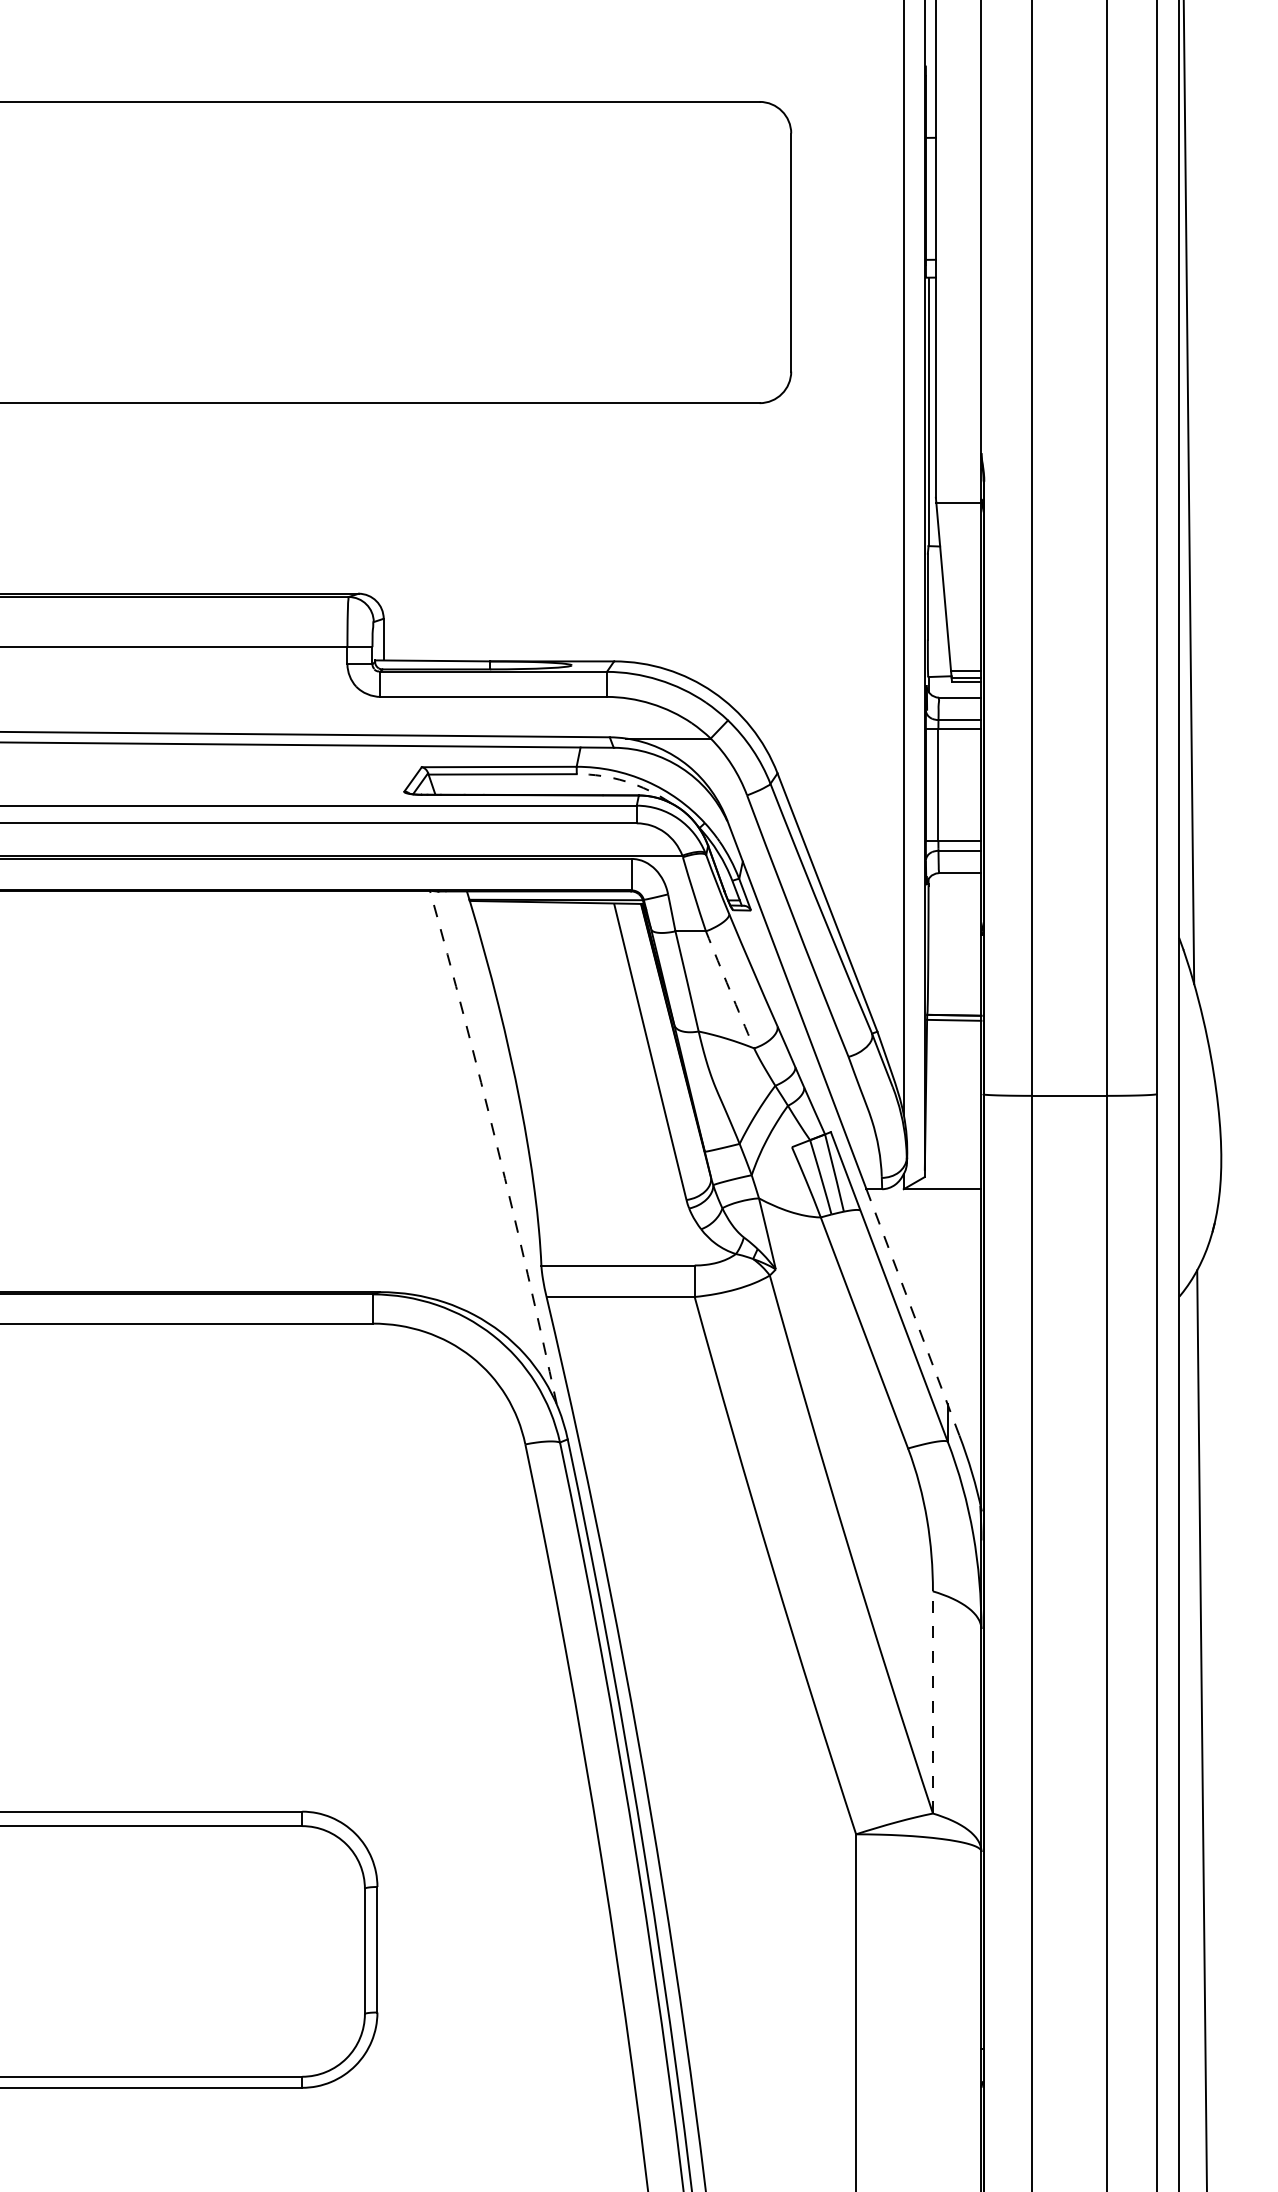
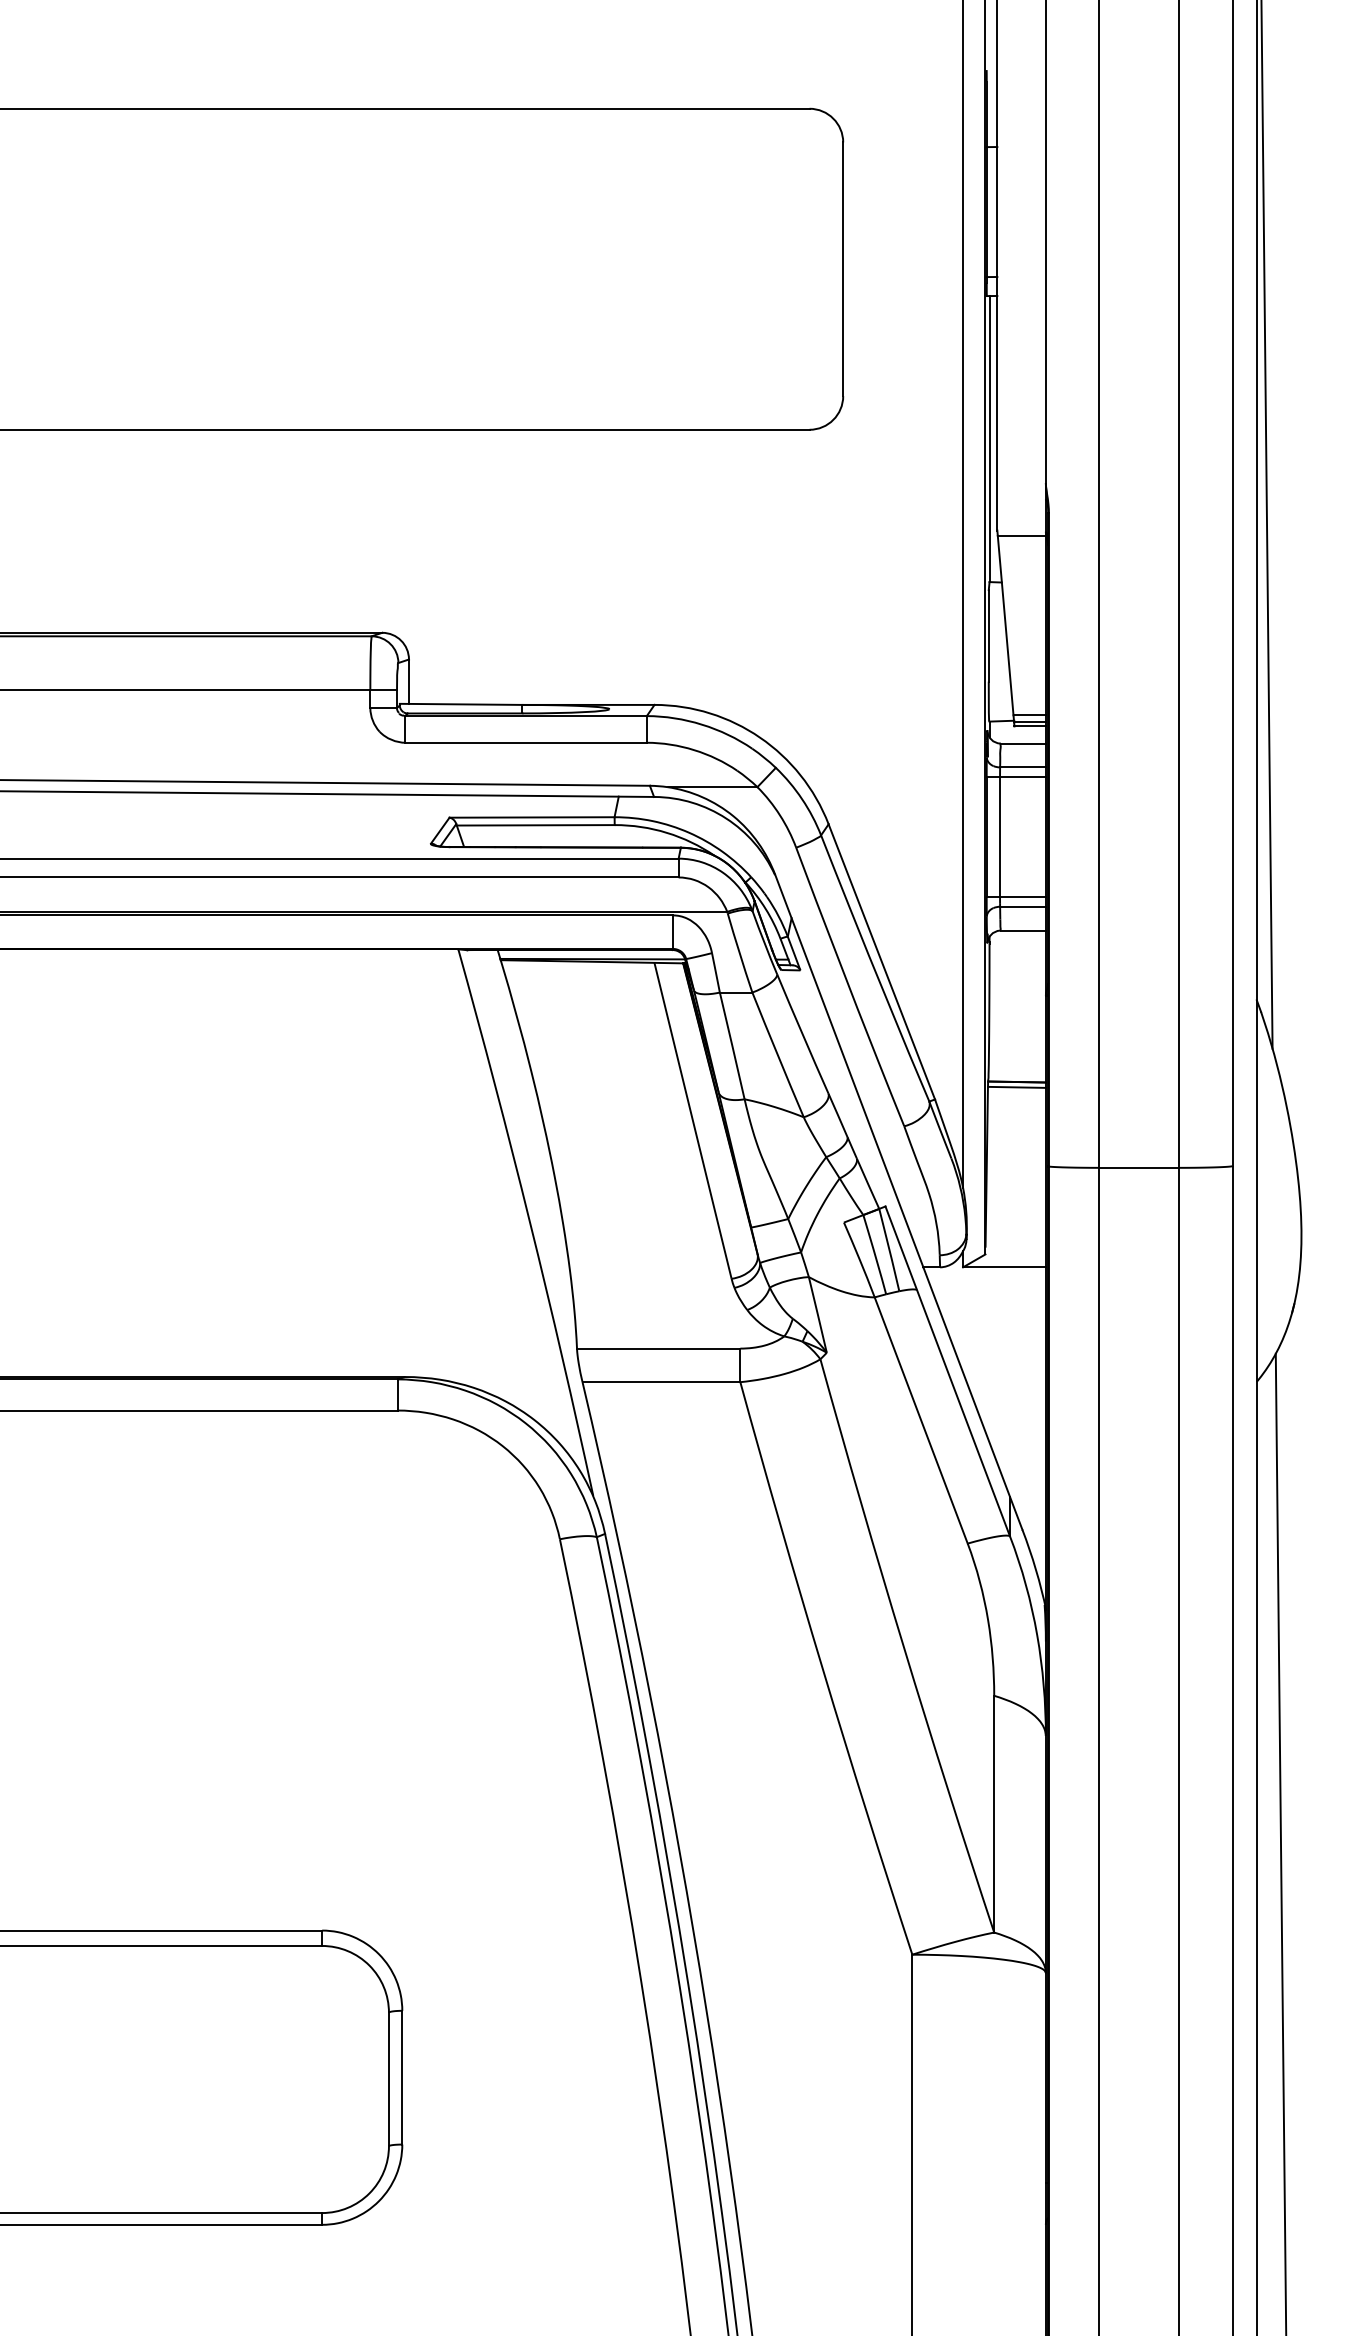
arc: (625, 781) -> (666, 832), dashed -> solid
arc: (729, 990) -> (777, 1055), dashed -> solid
arc: (496, 1146) -> (529, 1221), dashed -> solid
line: (913, 1313) -> (973, 1399), dashed -> solid
line: (933, 1701) -> (994, 1813), dashed -> solid

